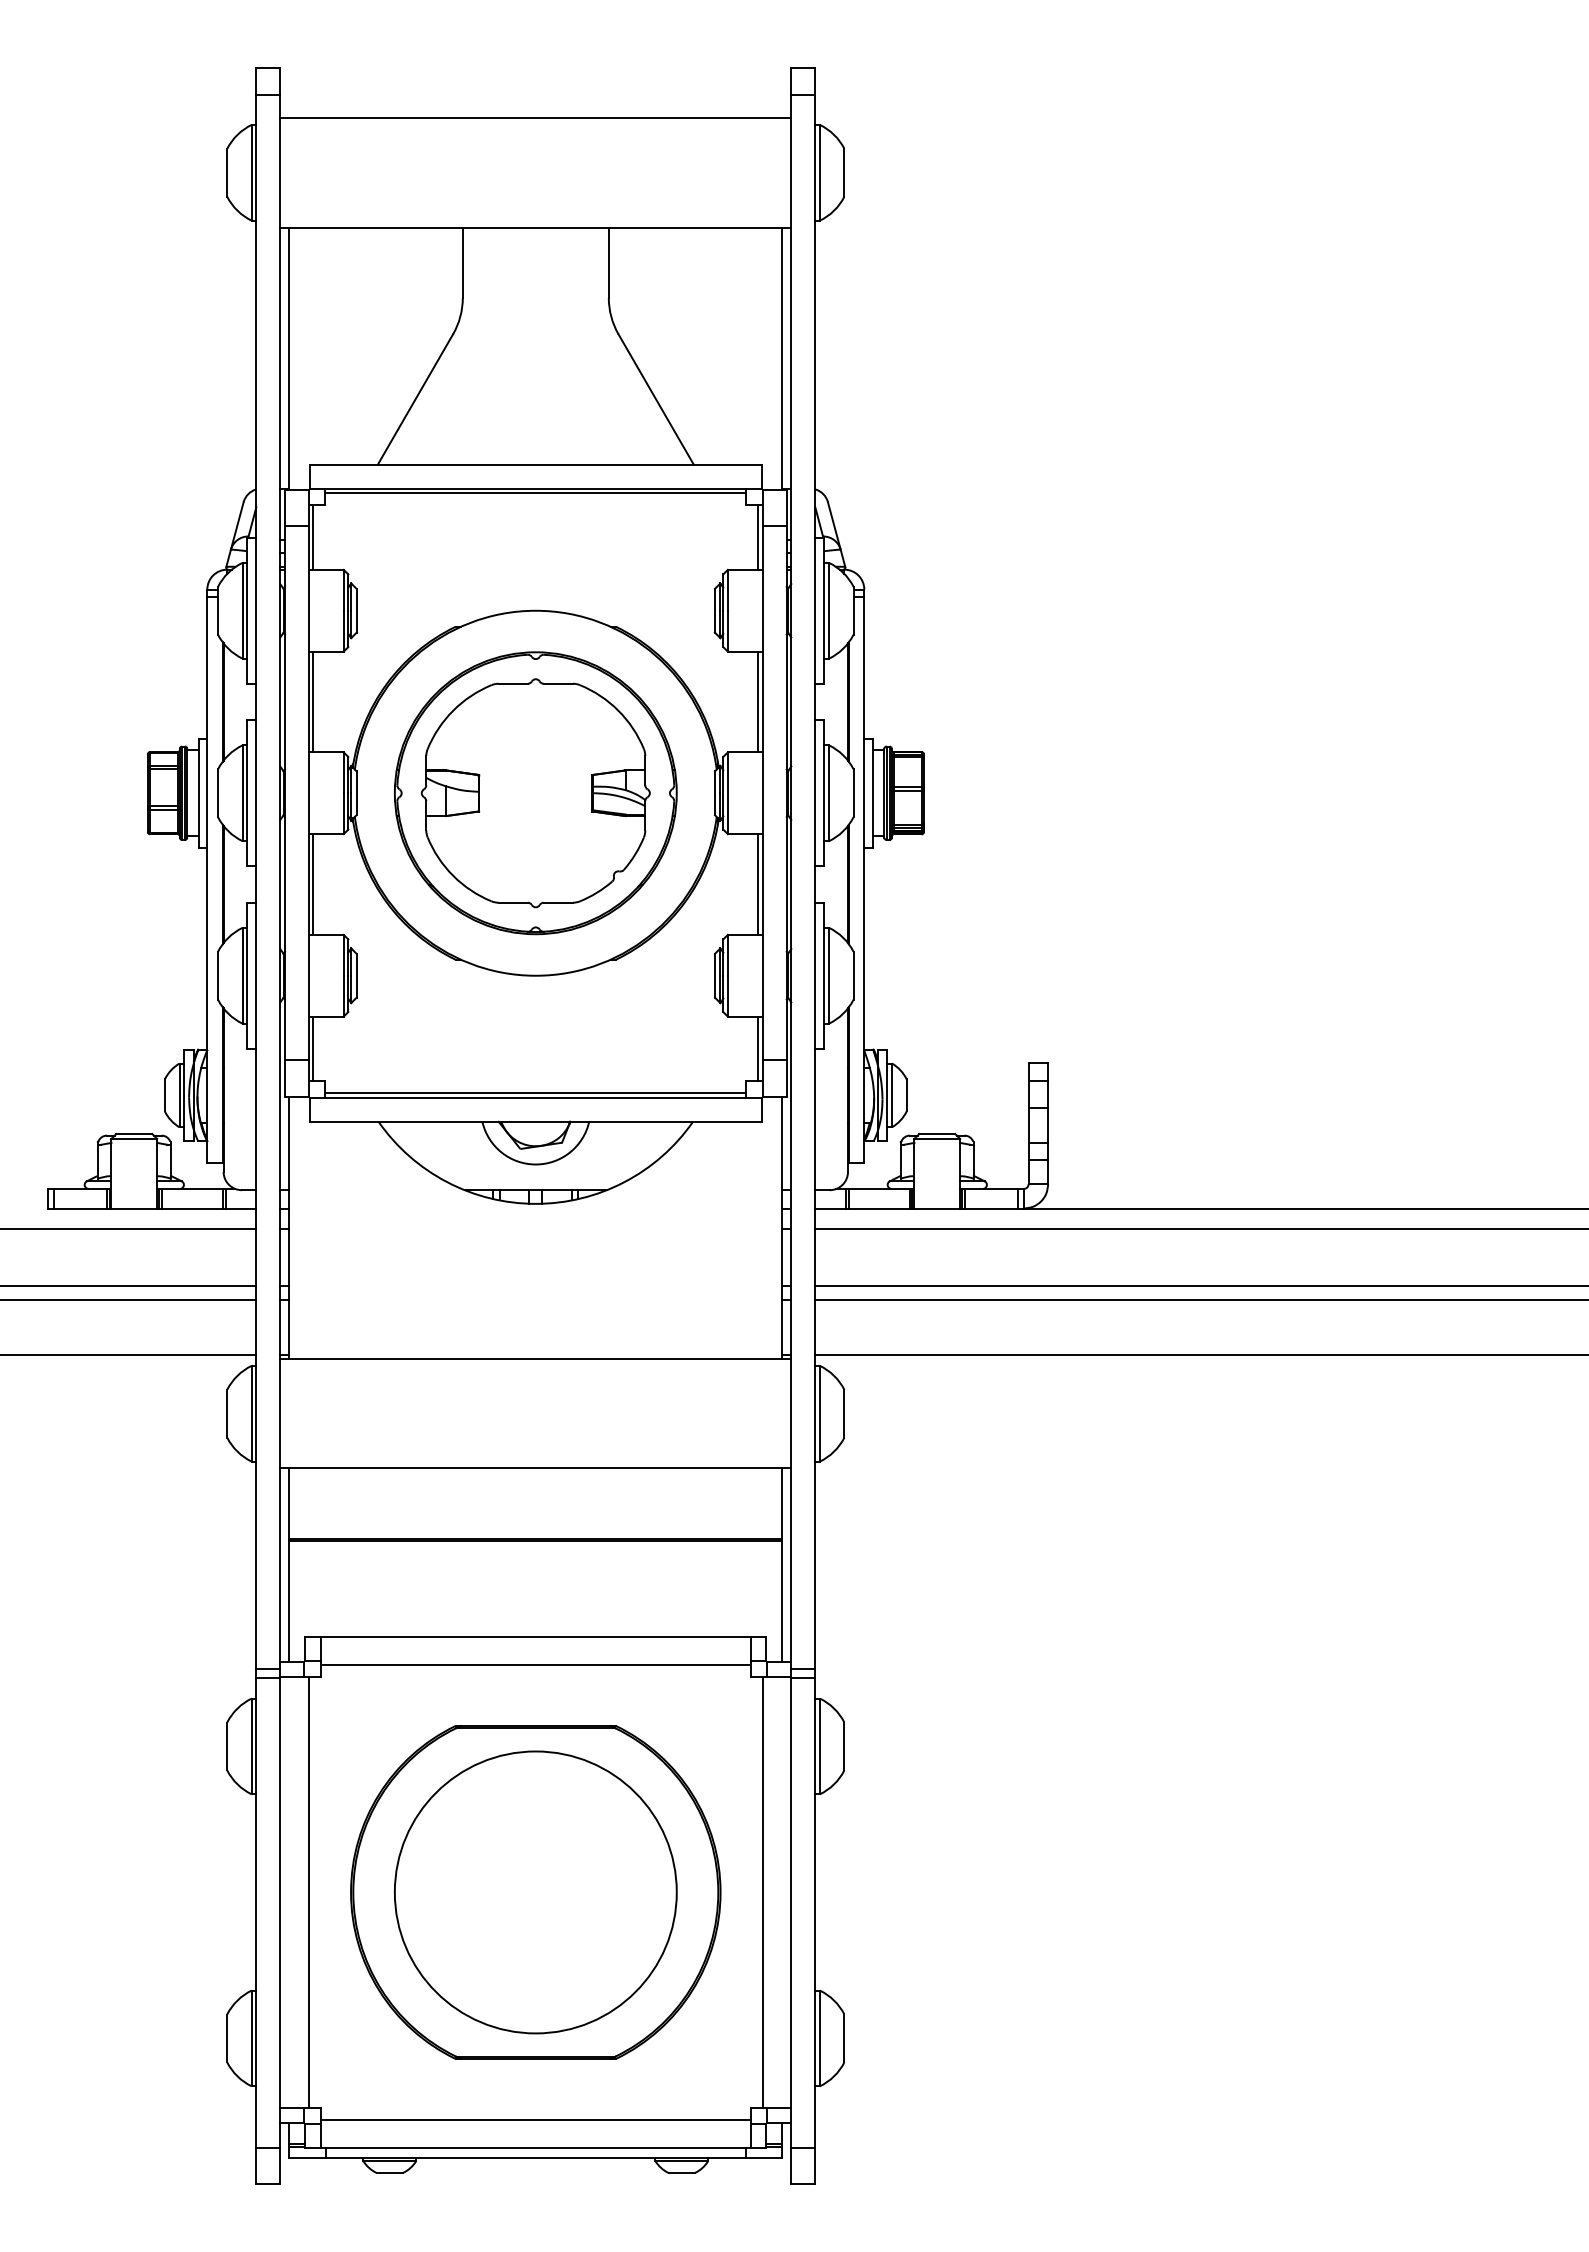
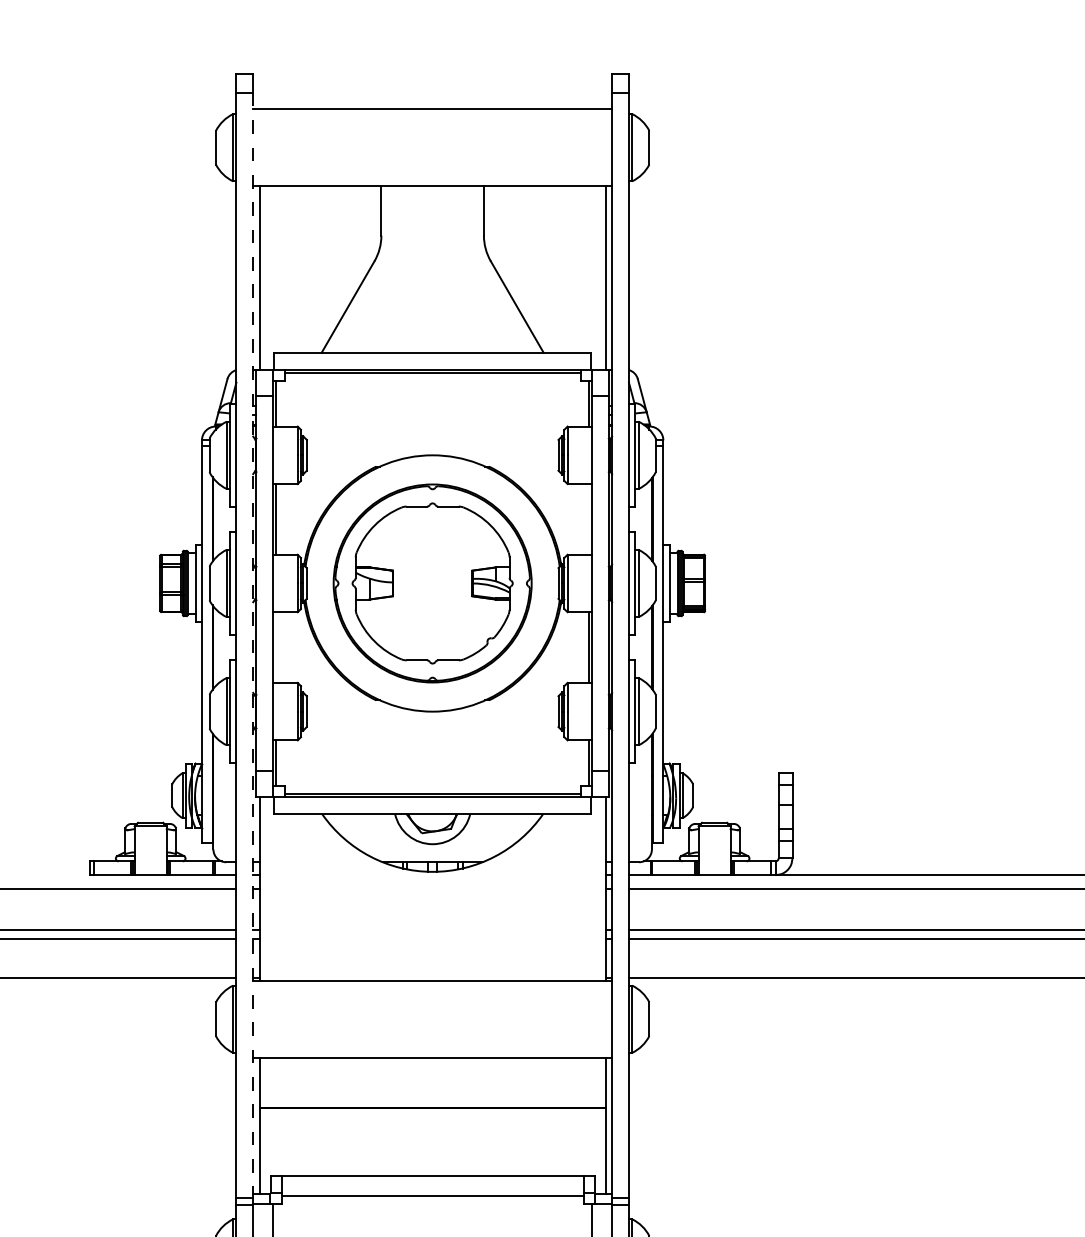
line: (758, 701) -> (589, 519), removed
line: (280, 882) -> (253, 646), solid -> dashed
line: (313, 884) -> (276, 647), removed

